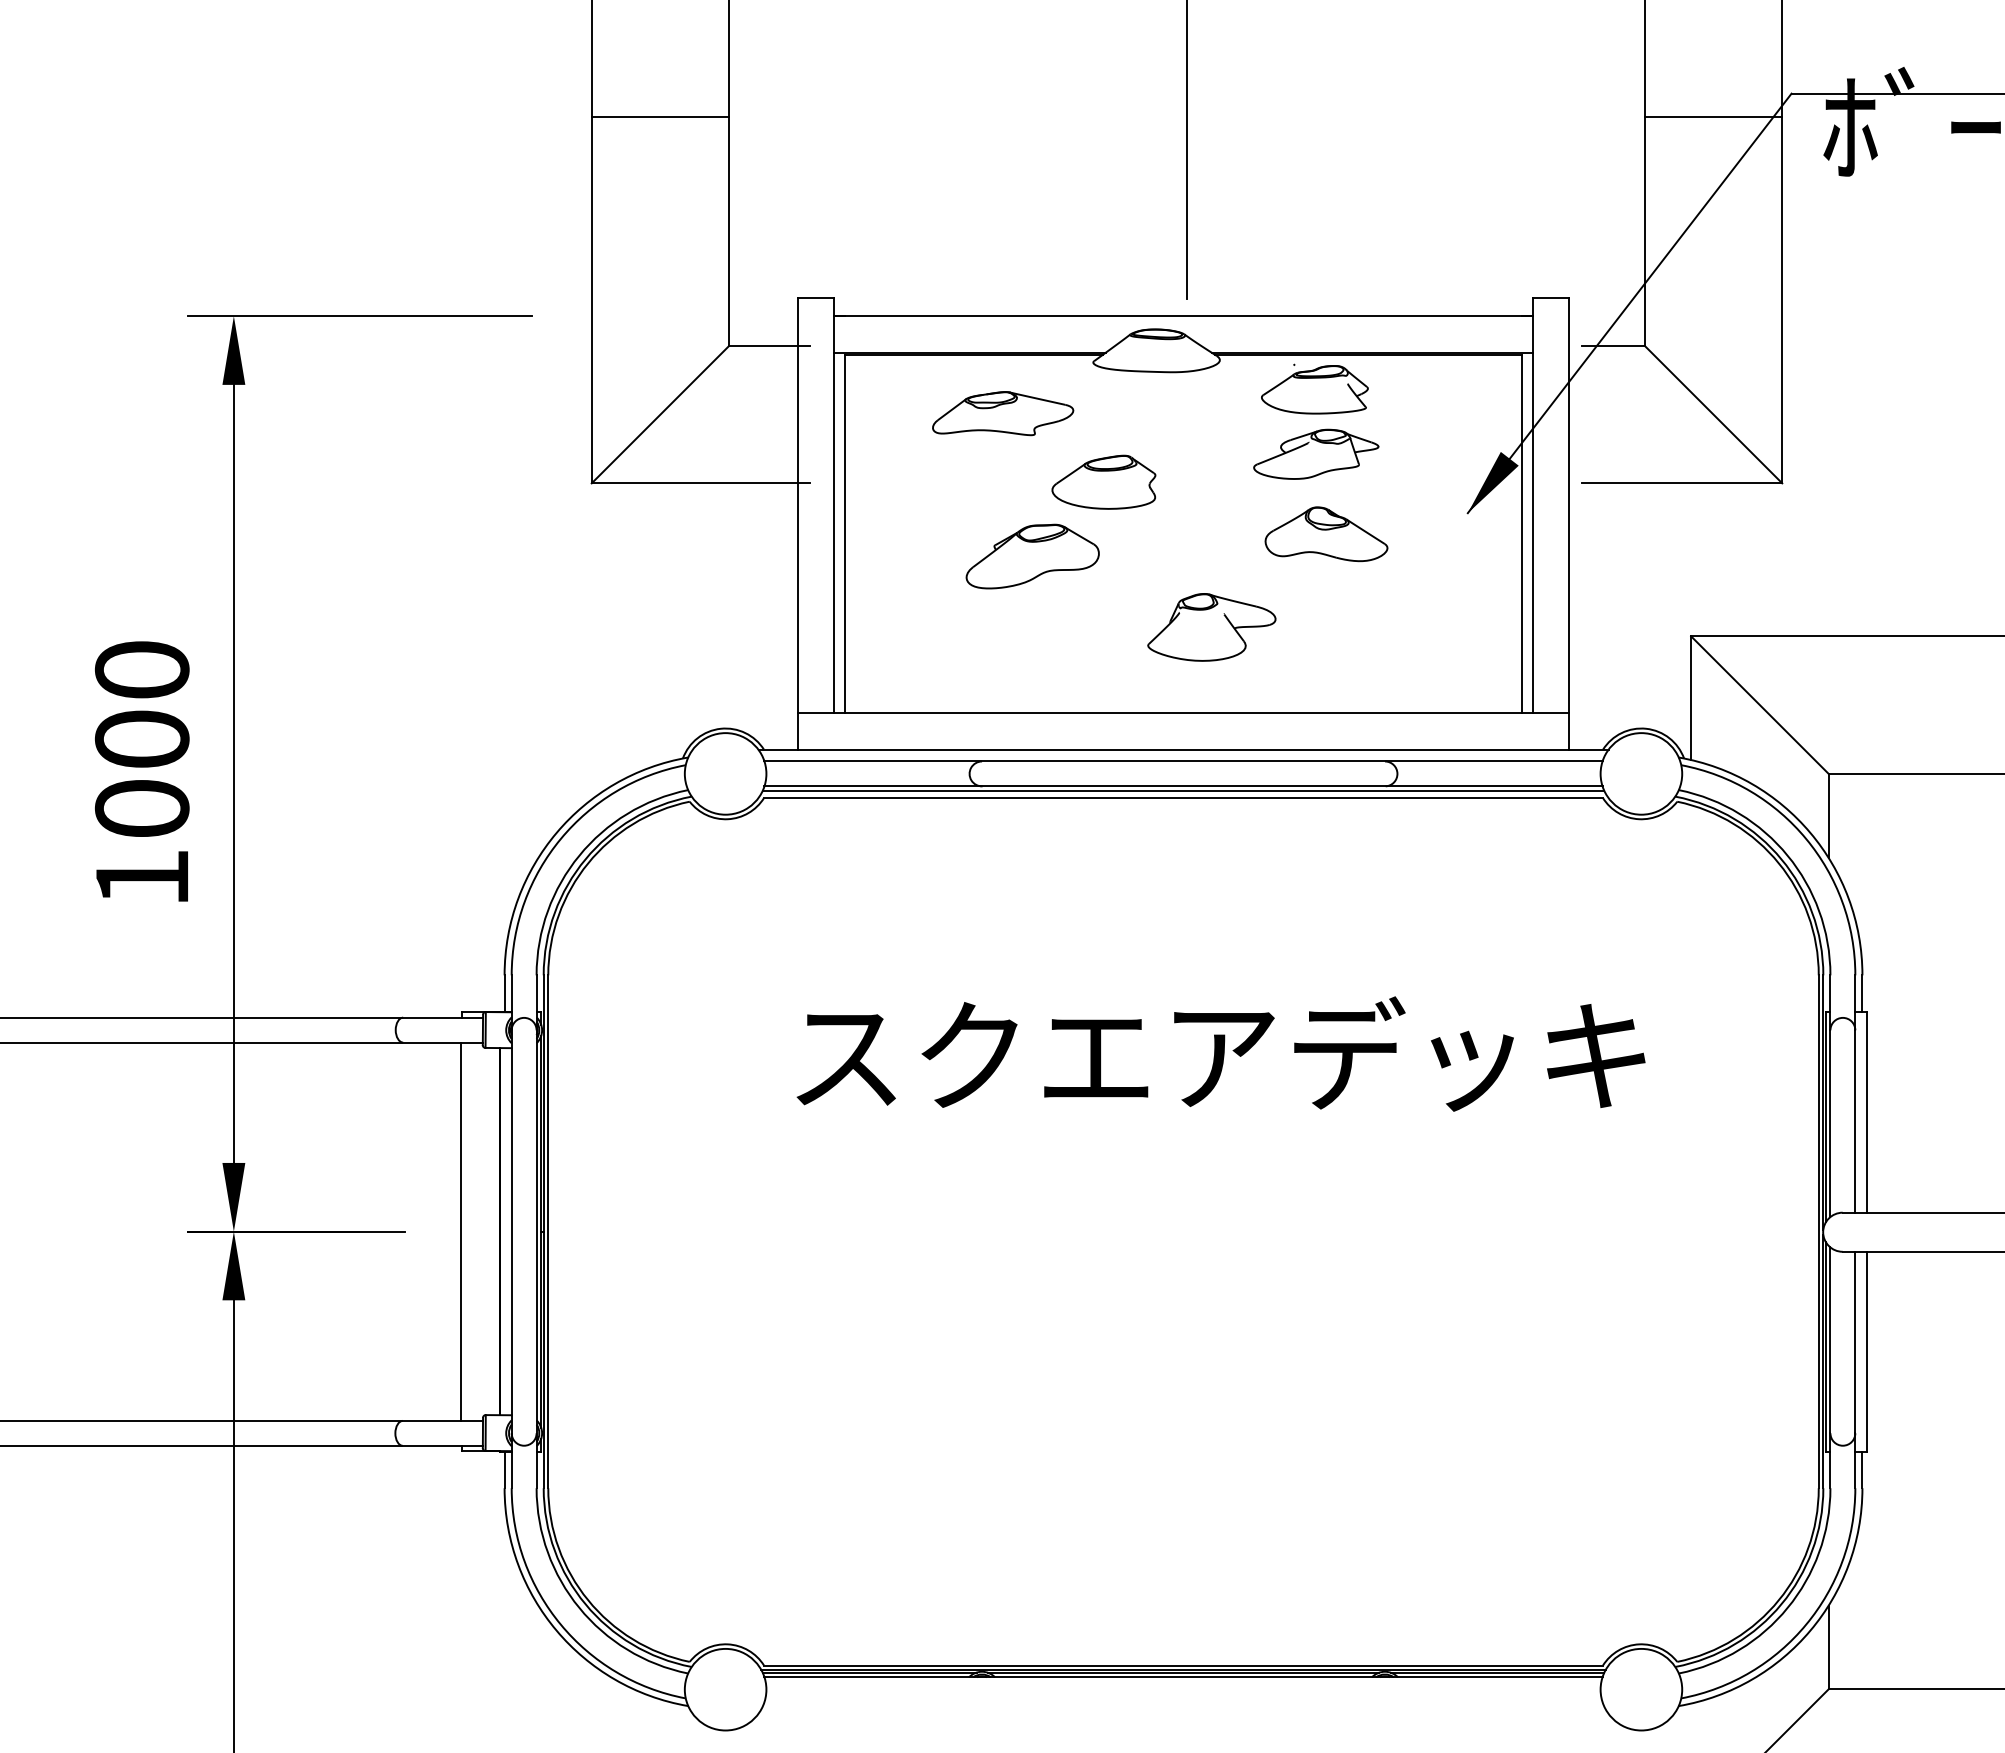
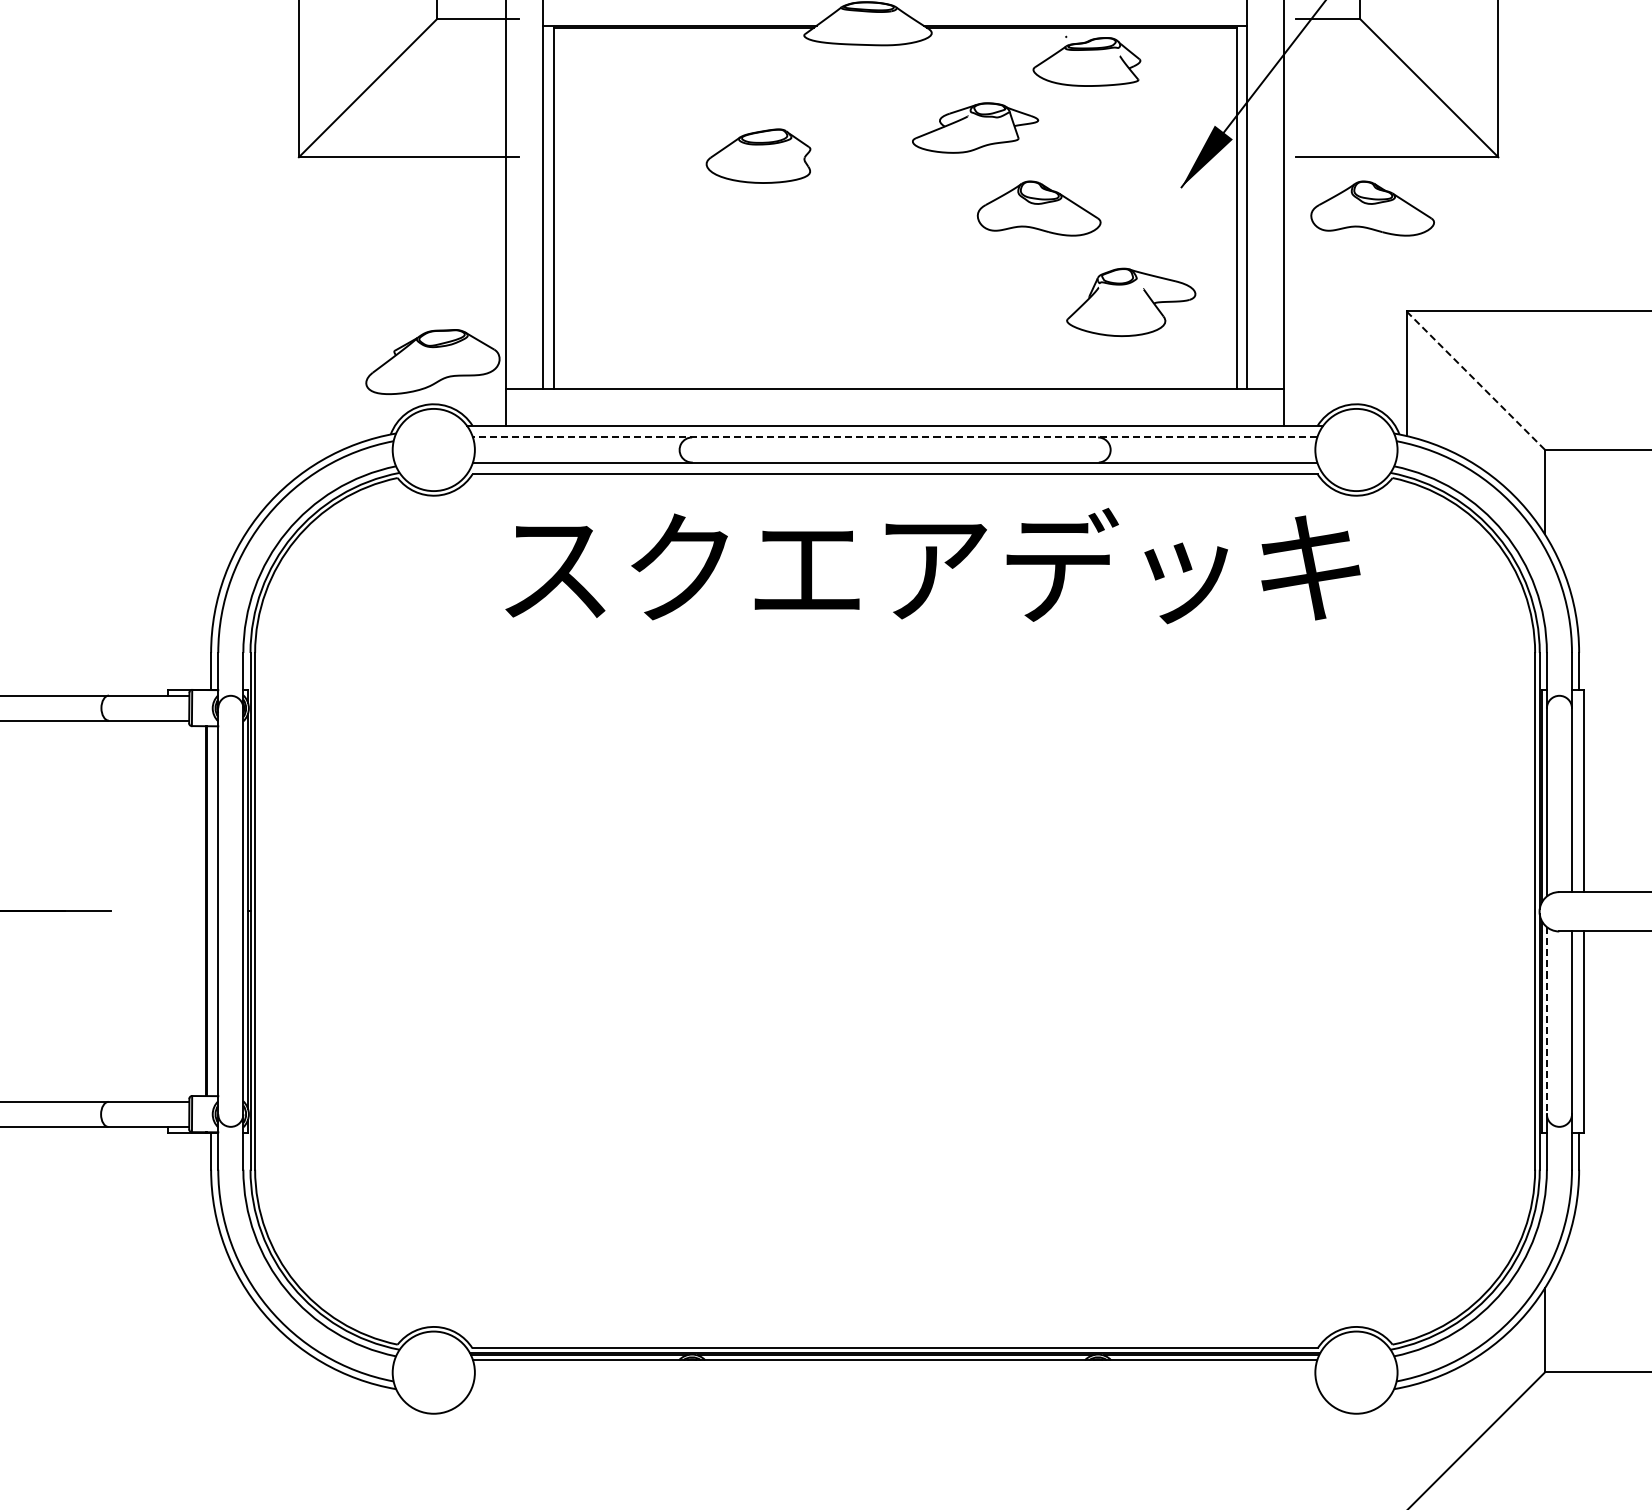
part: (1314, 388) -> (1086, 60), moved
part: (1003, 413) -> (713, 86), removed
part: (1316, 453) -> (975, 127), moved
part: (1103, 481) -> (758, 155), moved
part: (1657, 534) -> (1372, 208), added
part: (1032, 556) -> (432, 361), moved
part: (1211, 627) -> (1130, 302), moved
line: (1759, 704) -> (1475, 380), solid -> dashed
line: (1183, 761) -> (895, 437), solid -> dashed
line: (1183, 790) -> (895, 466), removed
text: (1220, 1053) -> (932, 565), moved
line: (461, 1231) -> (167, 911), removed
line: (1830, 1340) -> (1546, 1020), solid -> dashed

